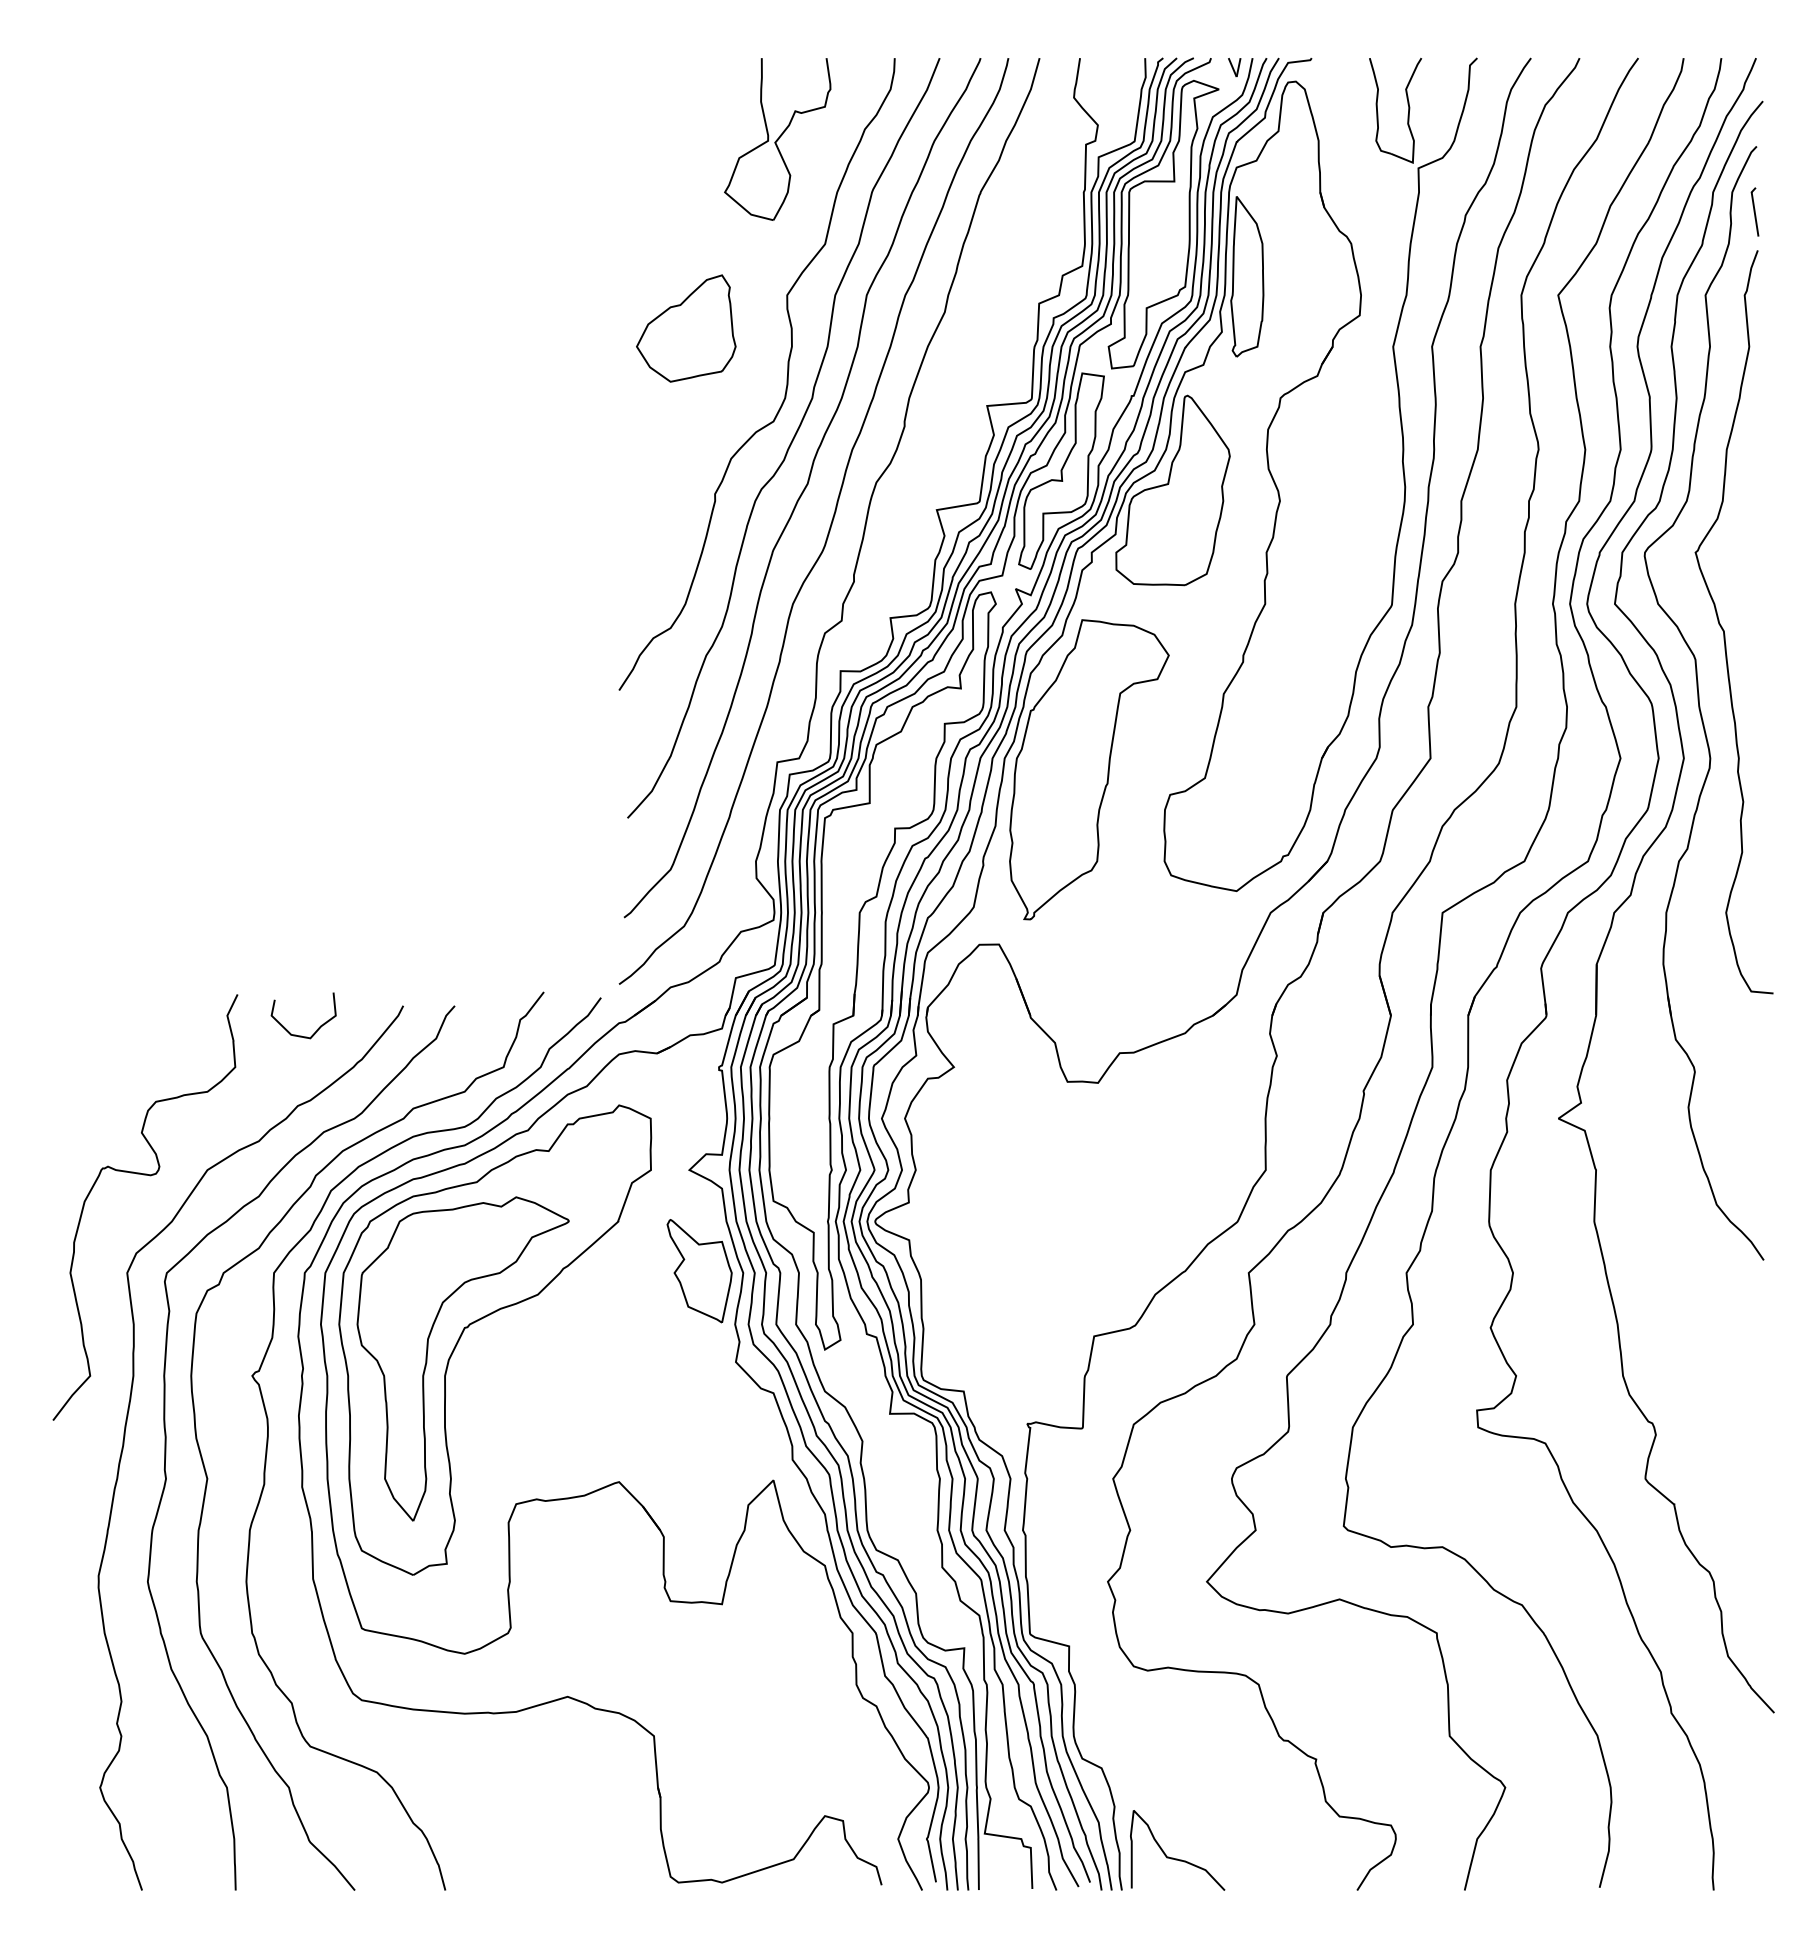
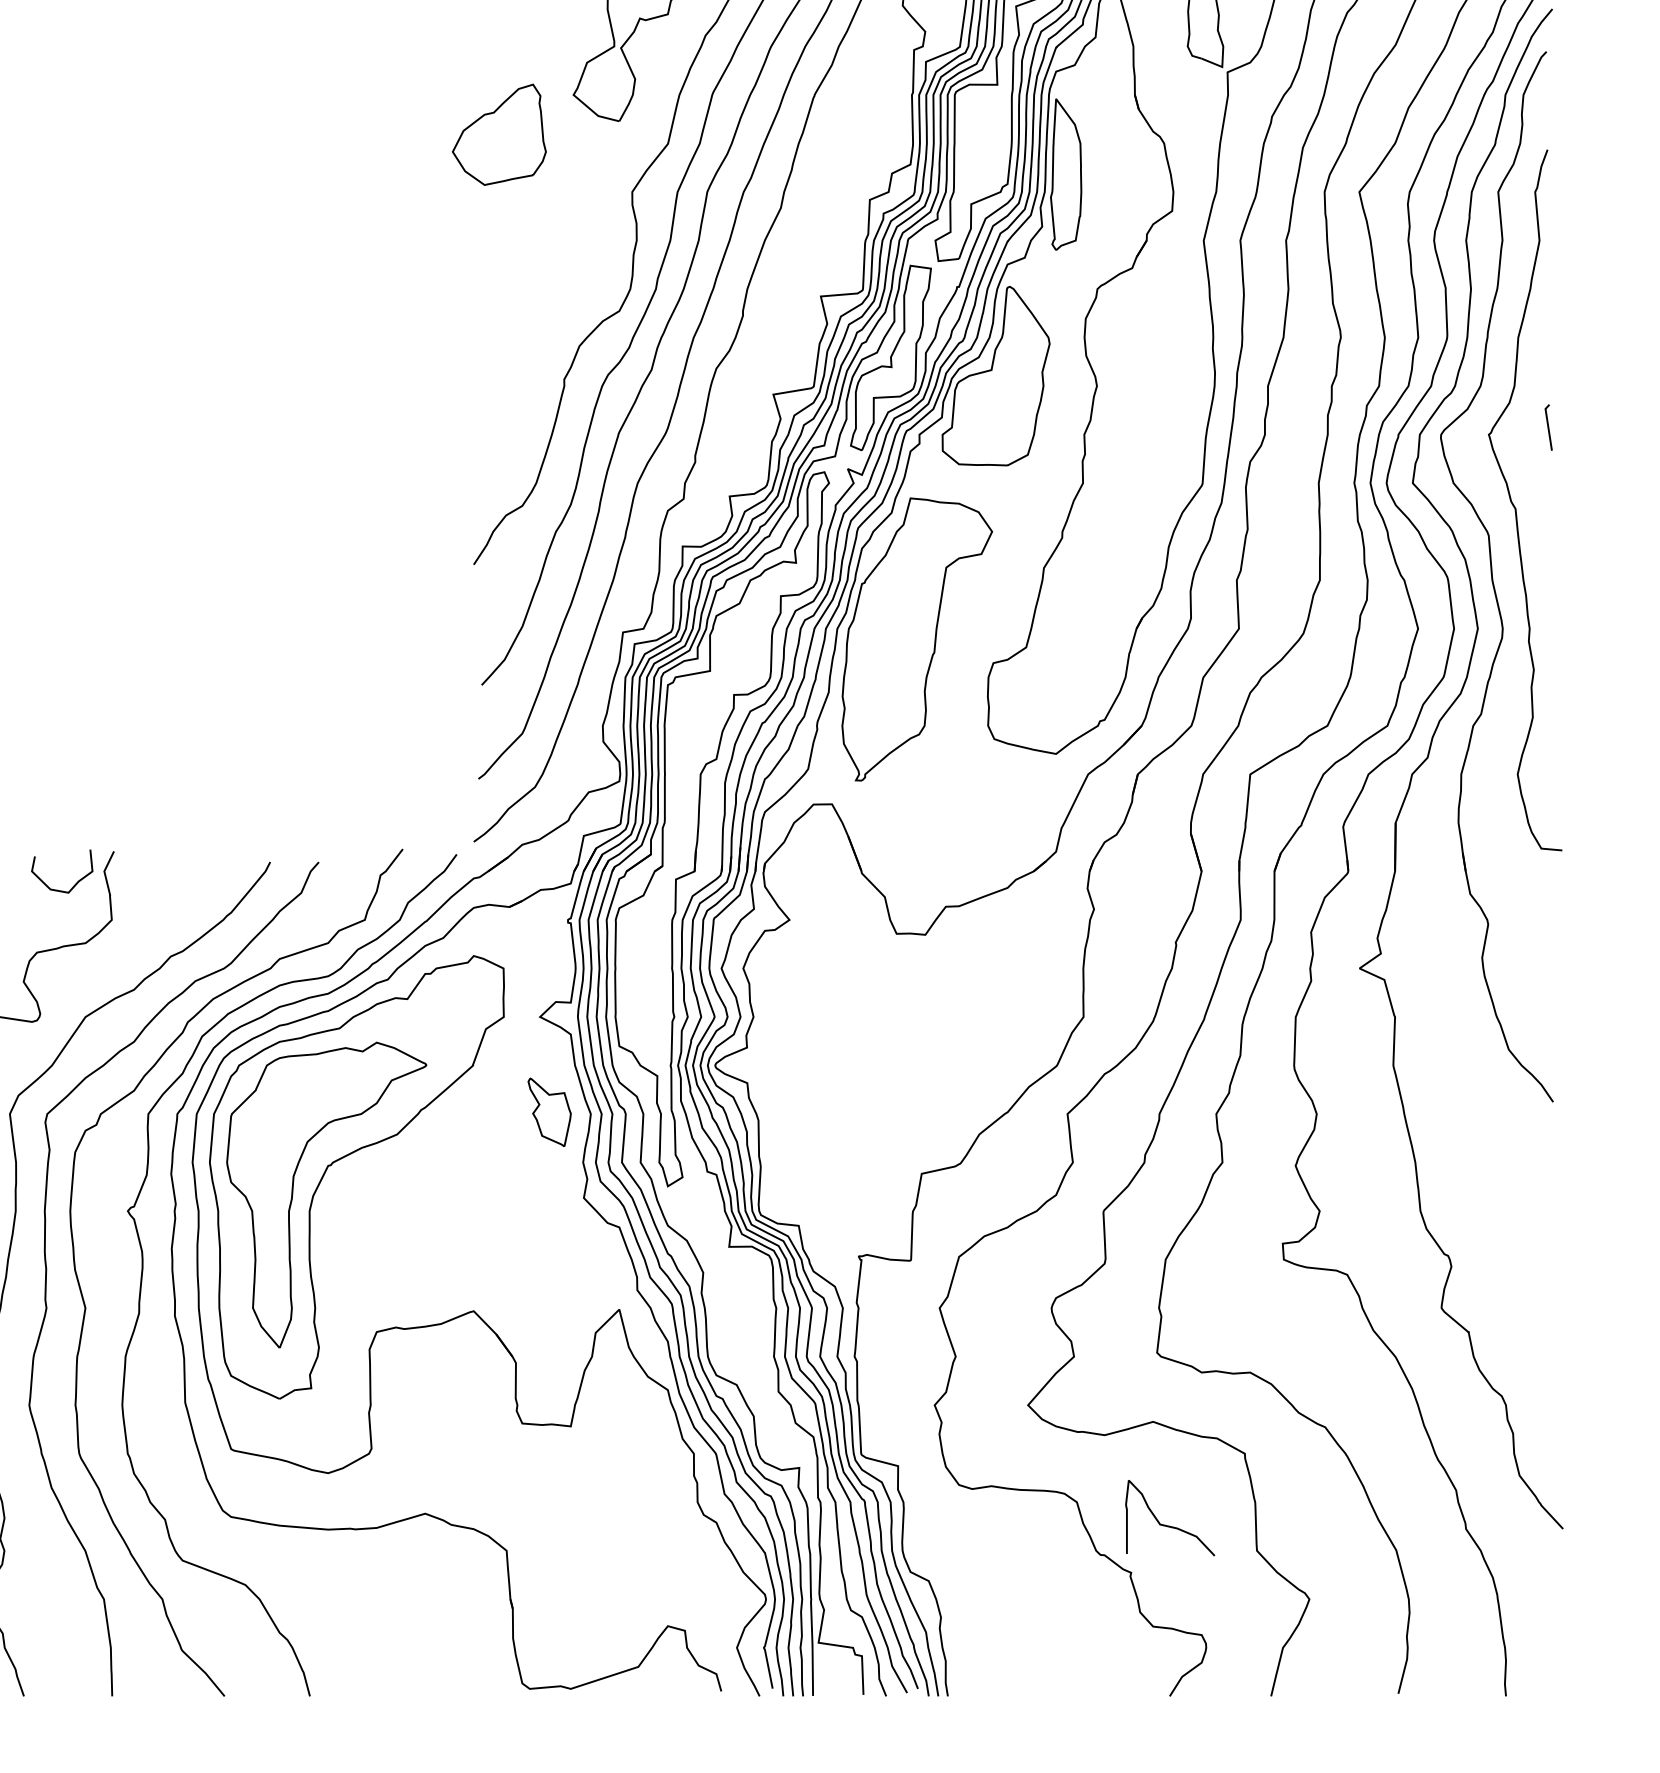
line: (1754, 211) -> (1548, 427), moved
part: (686, 328) -> (499, 134), moved
curve: (317, 1028) -> (75, 883), moved
part: (699, 1271) -> (549, 1112), size x0.7
curve: (1177, 1858) -> (1170, 1525), moved

